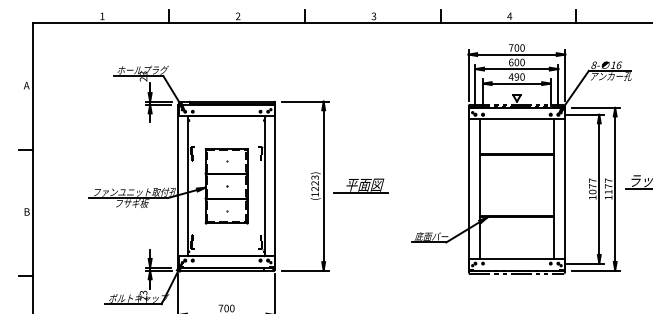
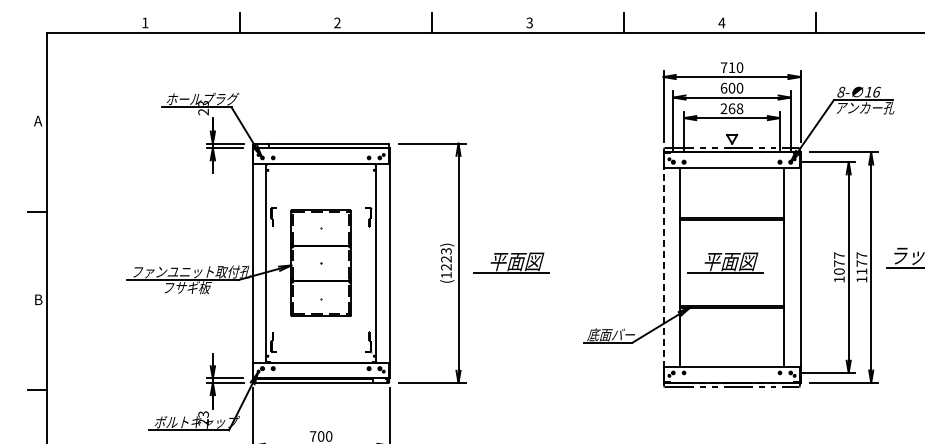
text: (516, 47) -> (731, 67), 700 -> 710
text: (516, 76) -> (731, 108), 490 -> 268
part: (512, 185) -> (725, 262), added
line: (468, 189) -> (663, 268), solid -> dashed

